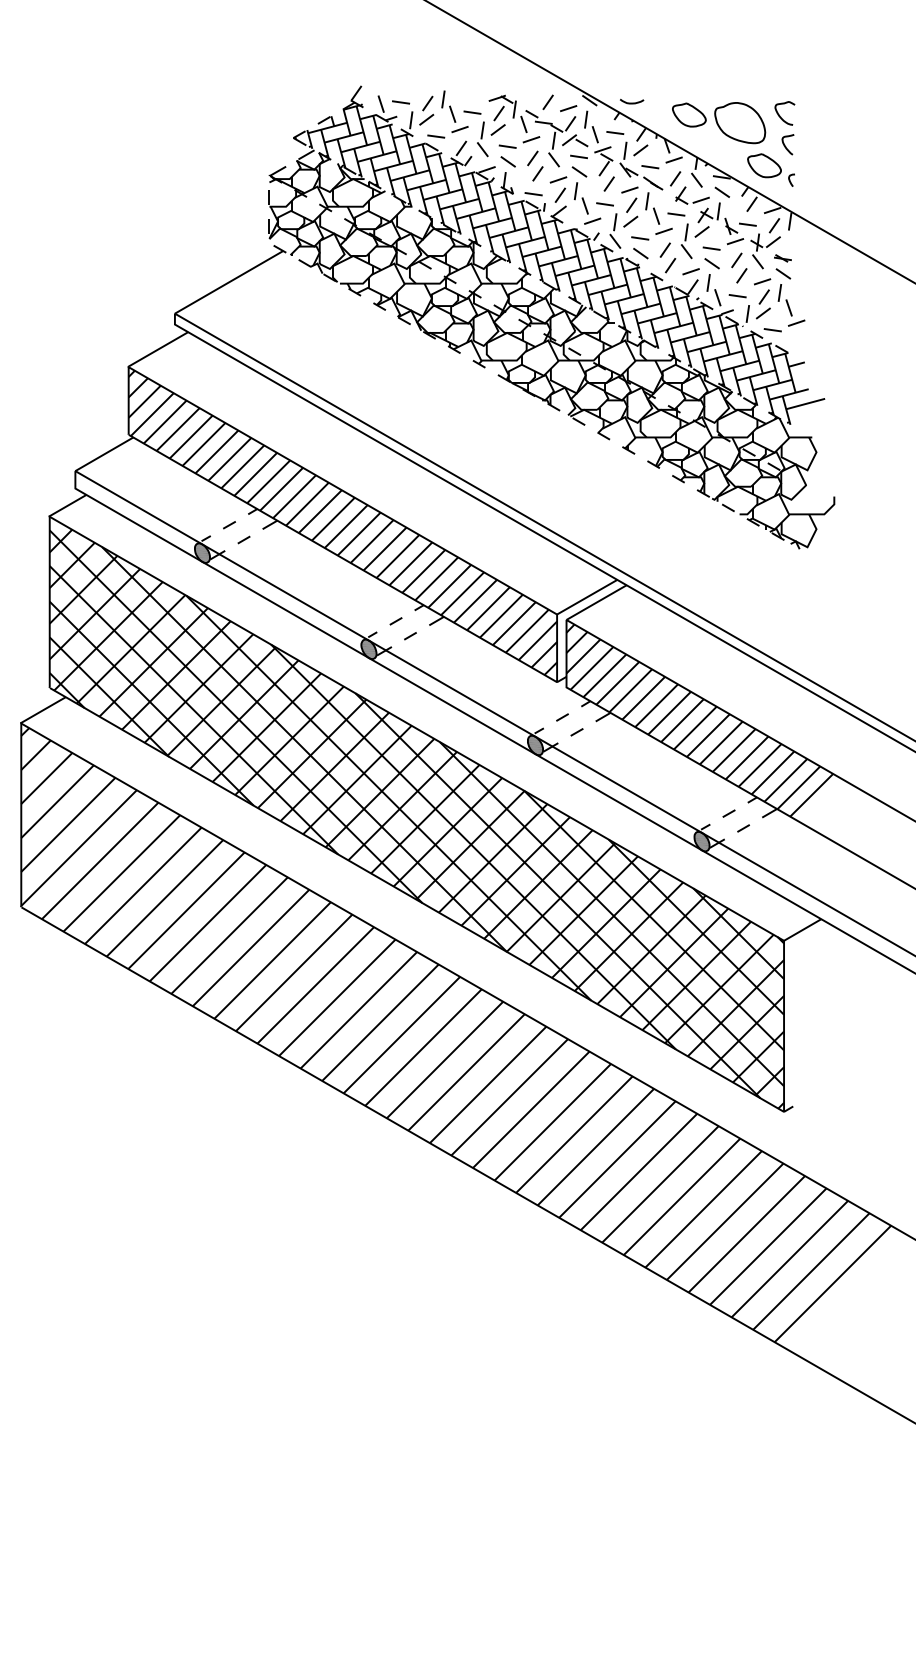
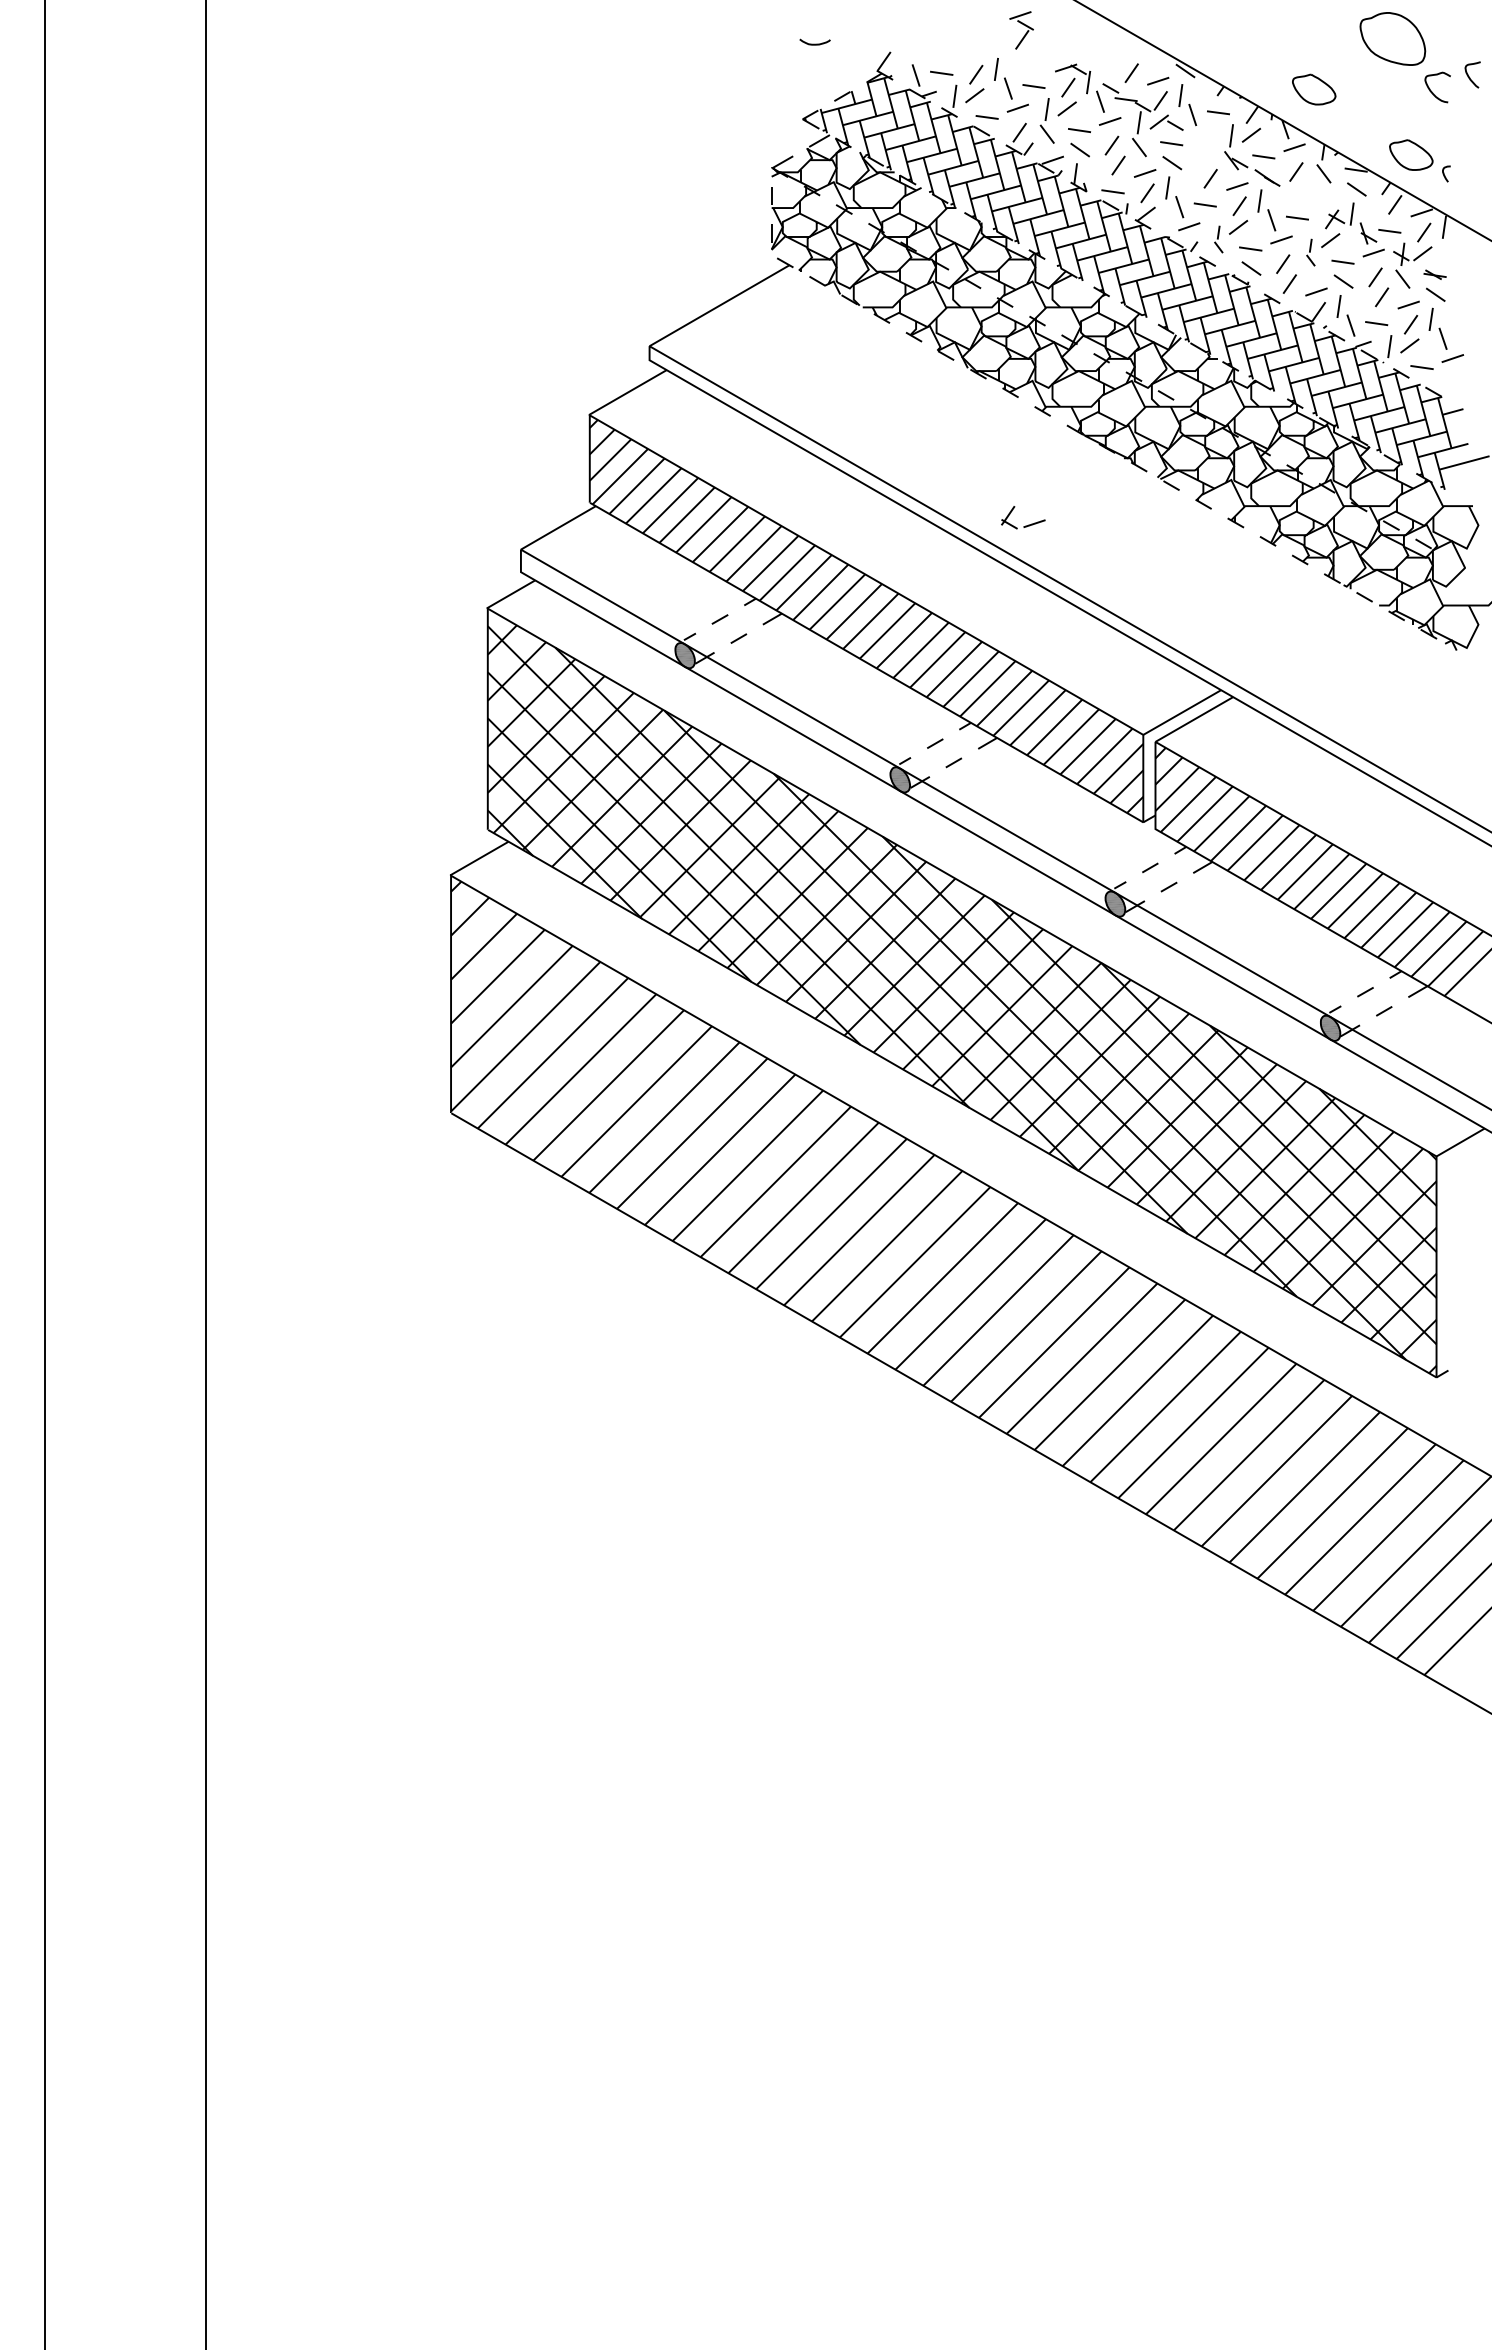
curve: (631, 102) -> (814, 43), moved
part: (739, 122) -> (1392, 38), moved
part: (787, 144) -> (1472, 74), moved
part: (603, 161) -> (1021, 30), moved
part: (694, 201) -> (1025, 525), moved
part: (615, 231) -> (1218, 239), size x0.6
part: (686, 241) -> (1310, 252), size x0.6

